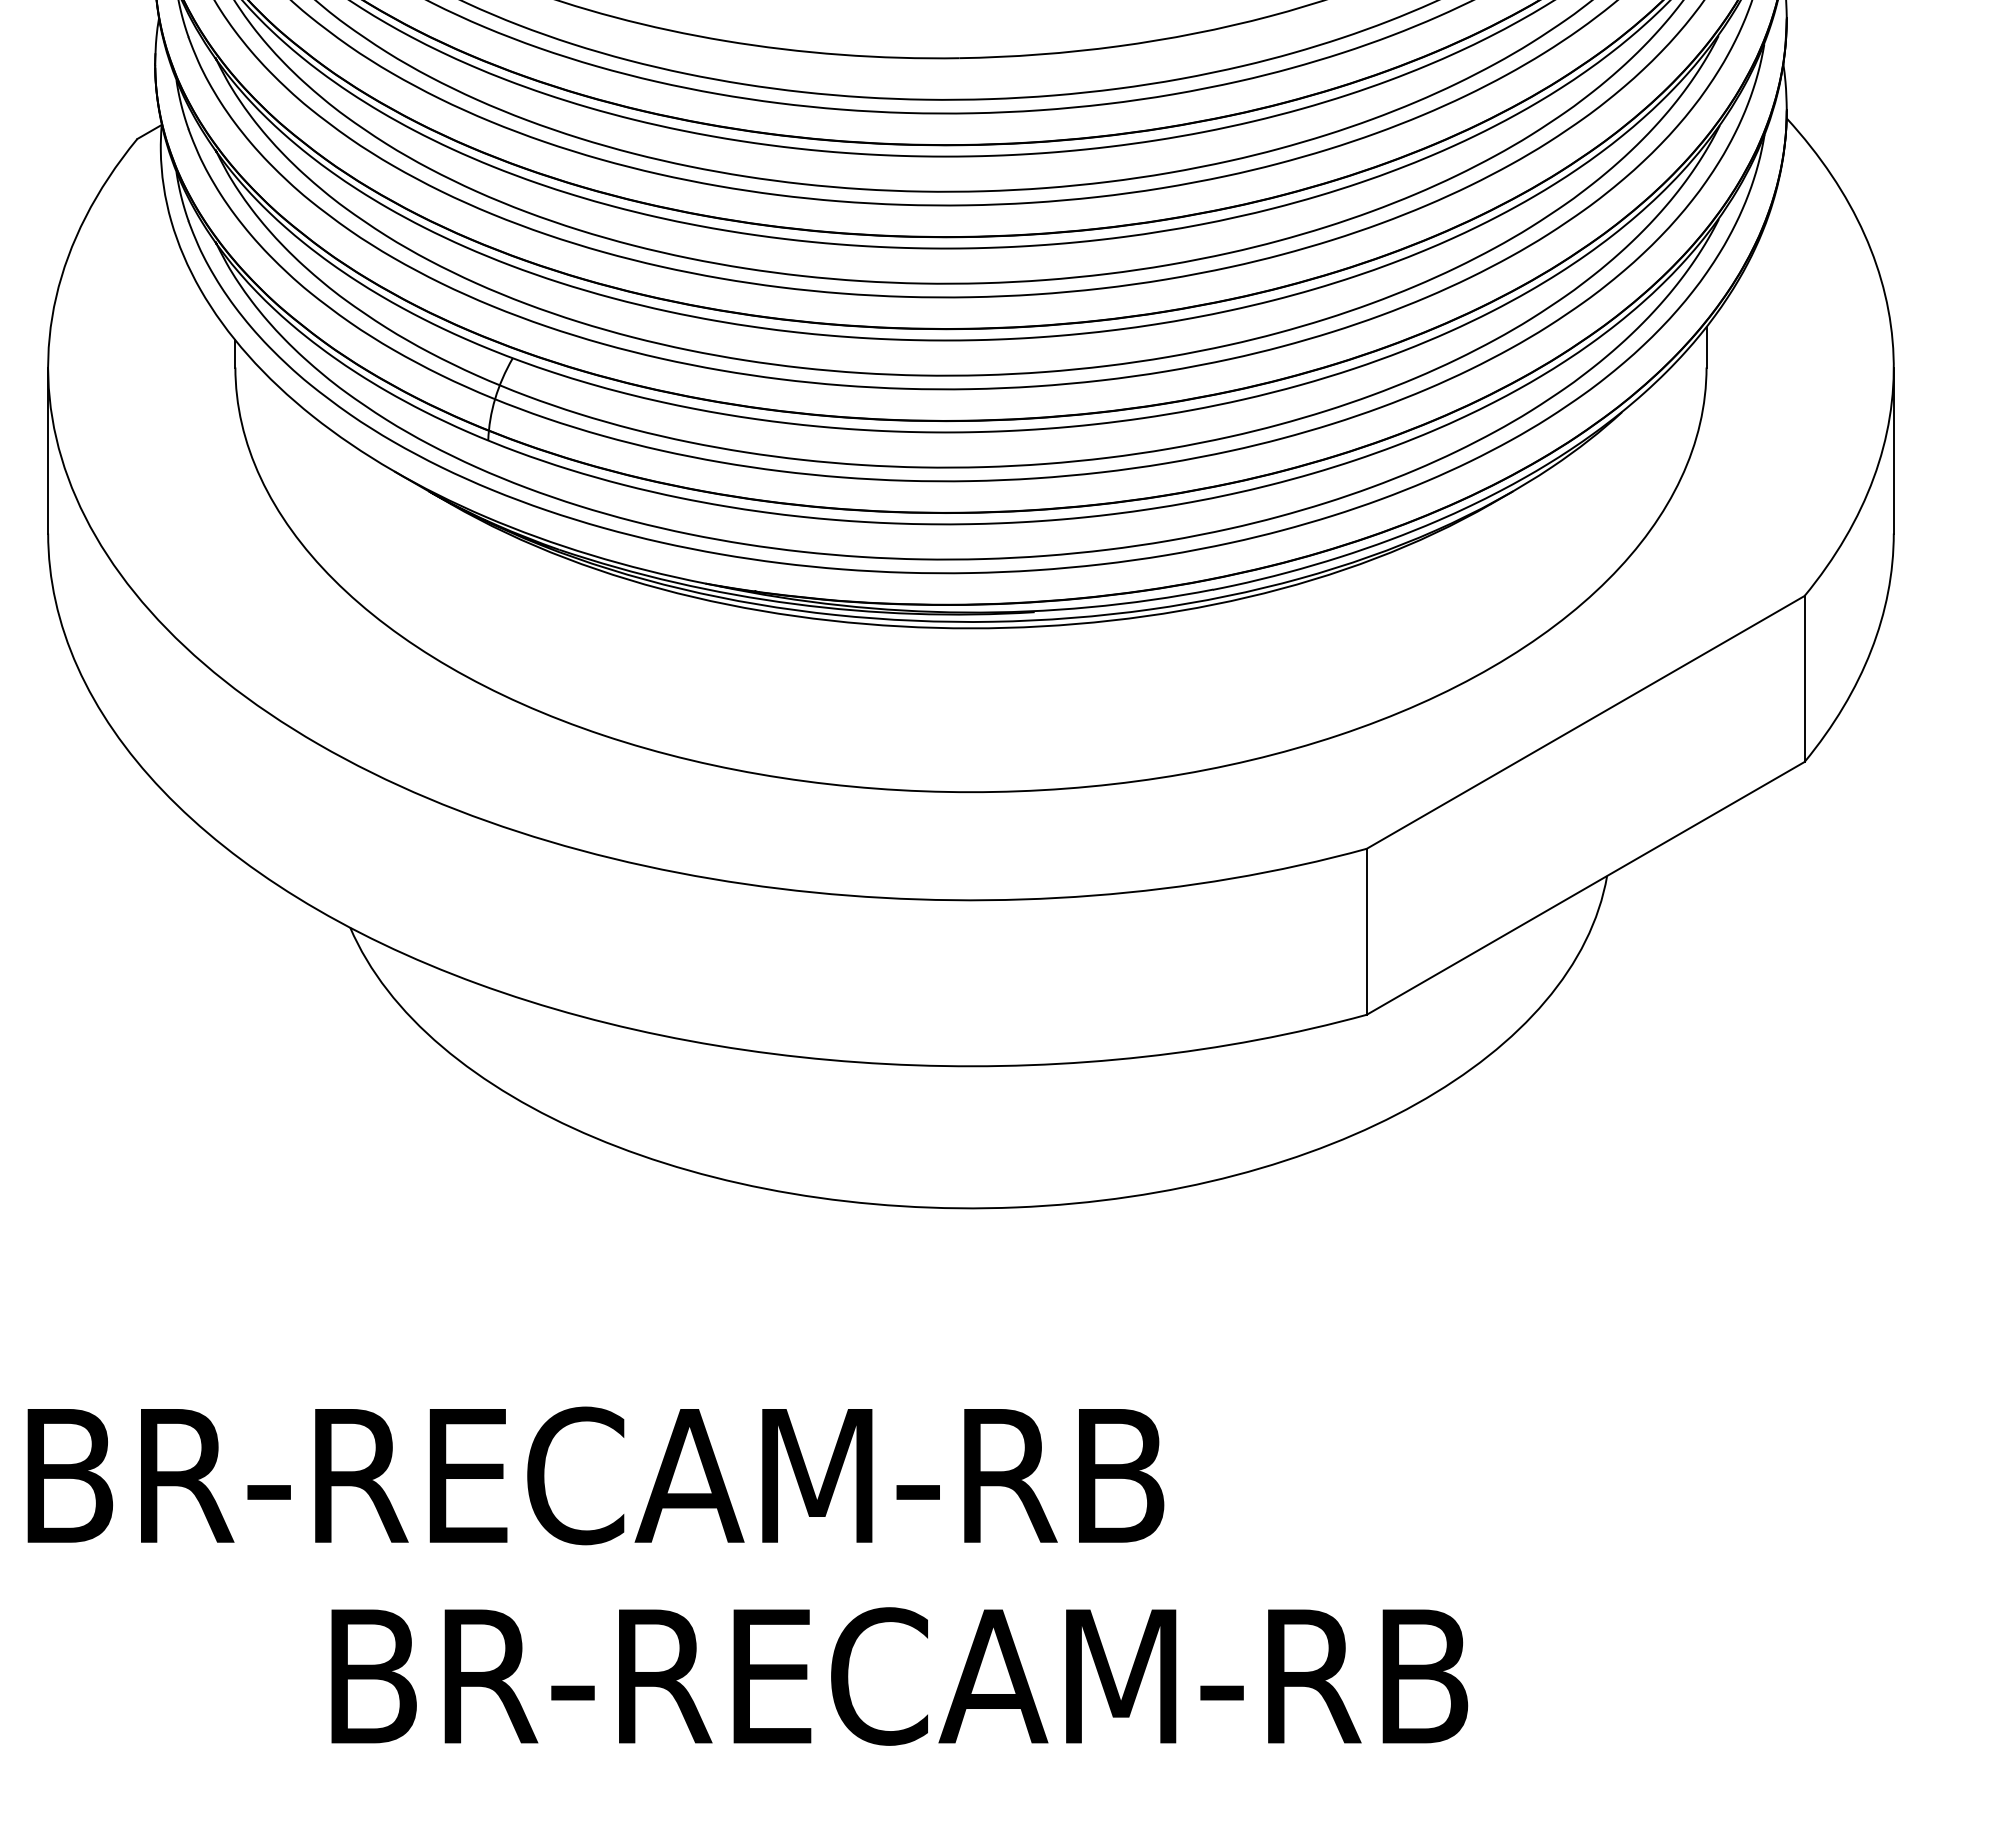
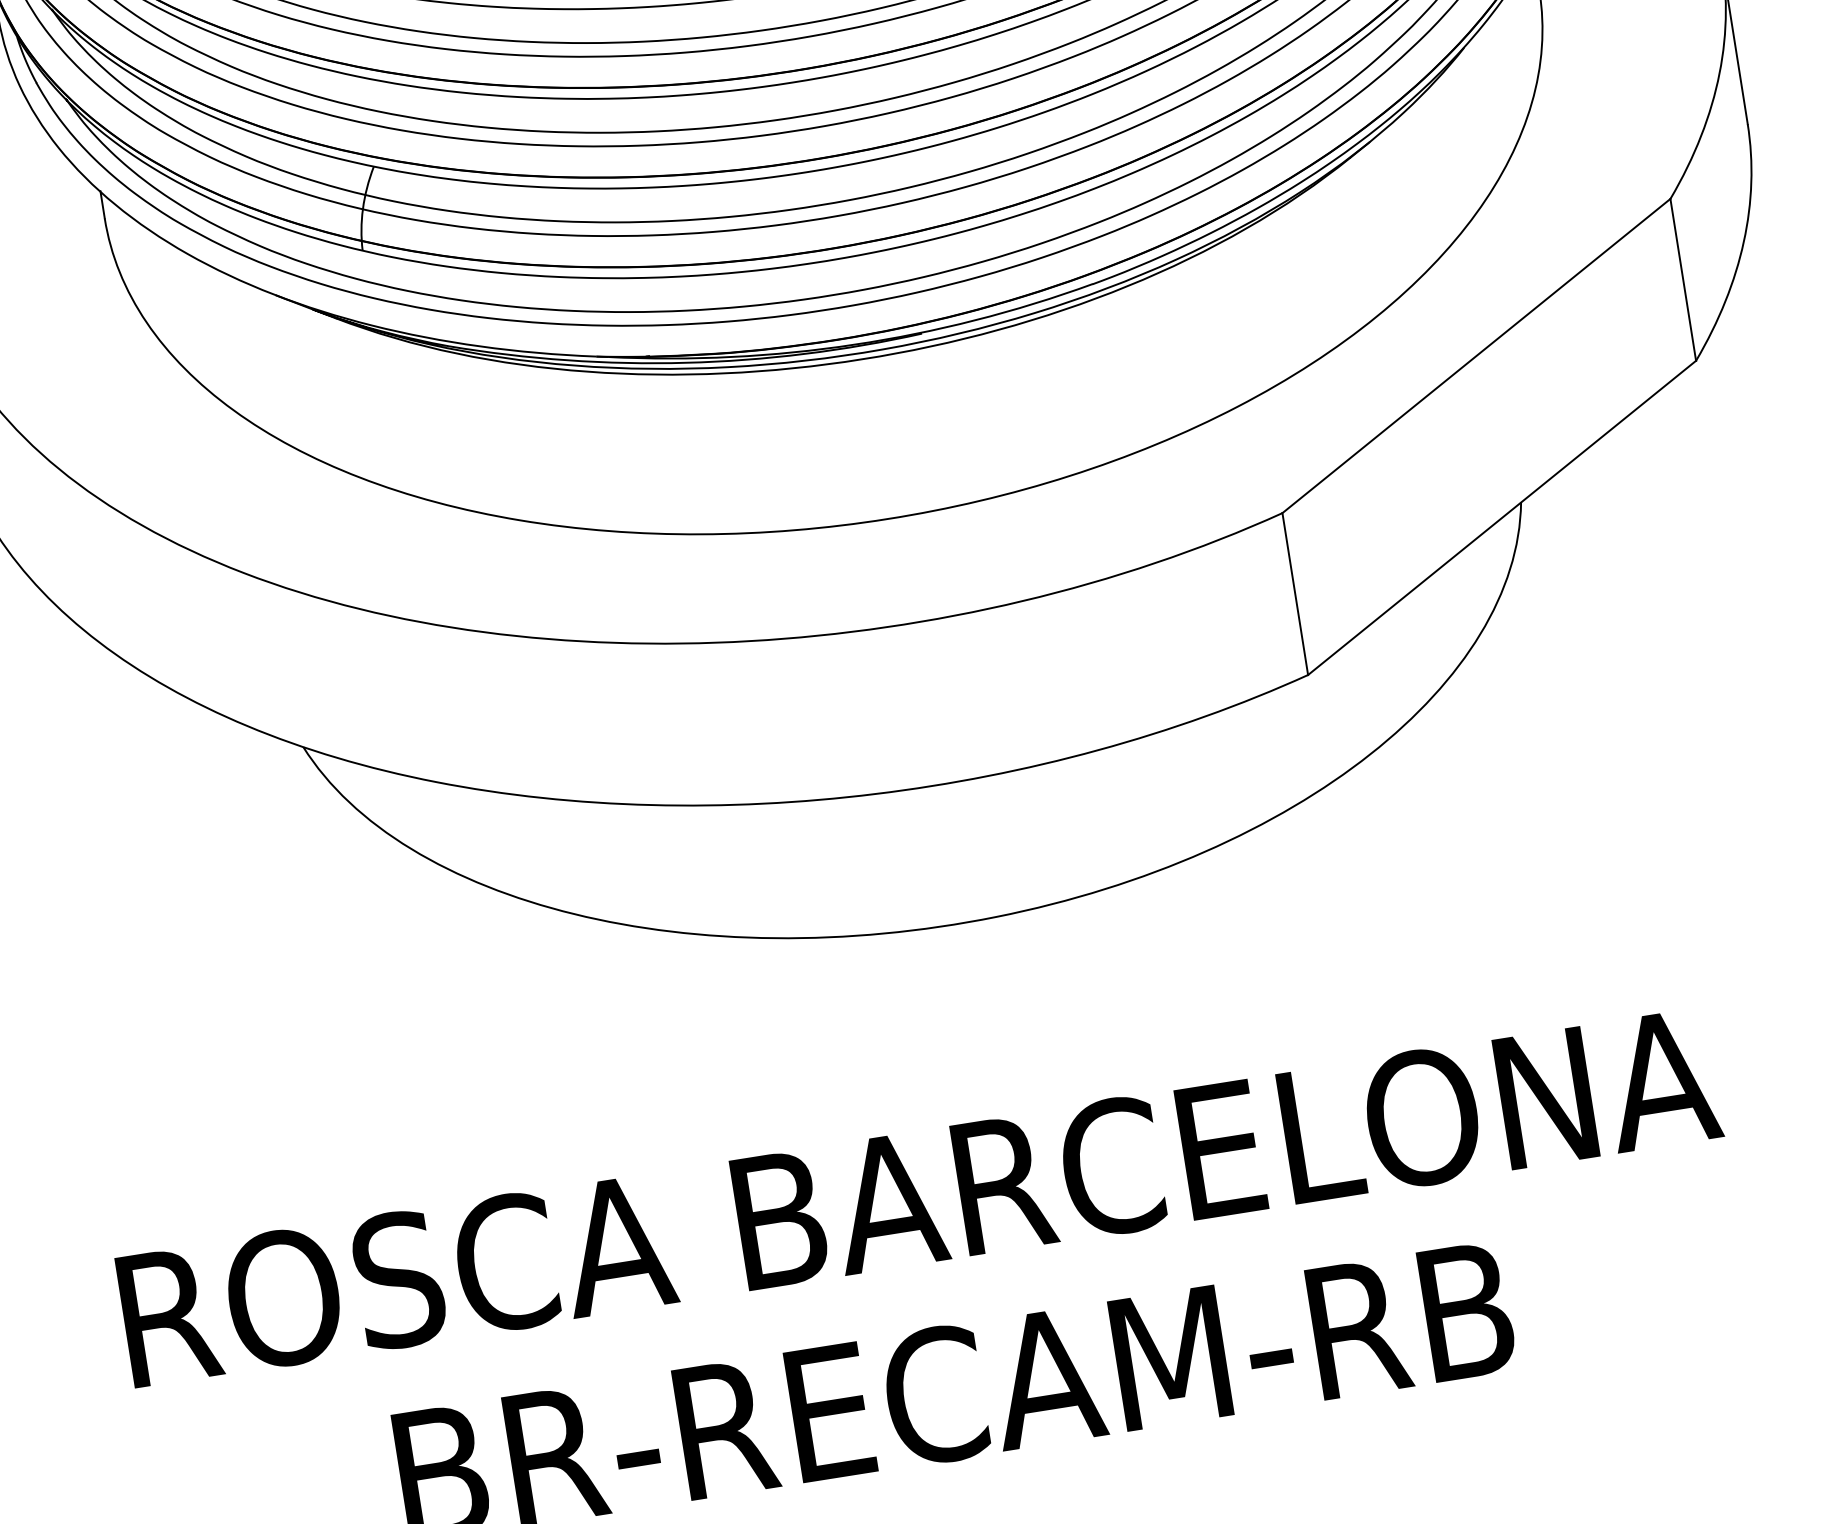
text: (868, 1475) -> (893, 1201), BR-RECAM-RB -> ROSCA BARCELONA

